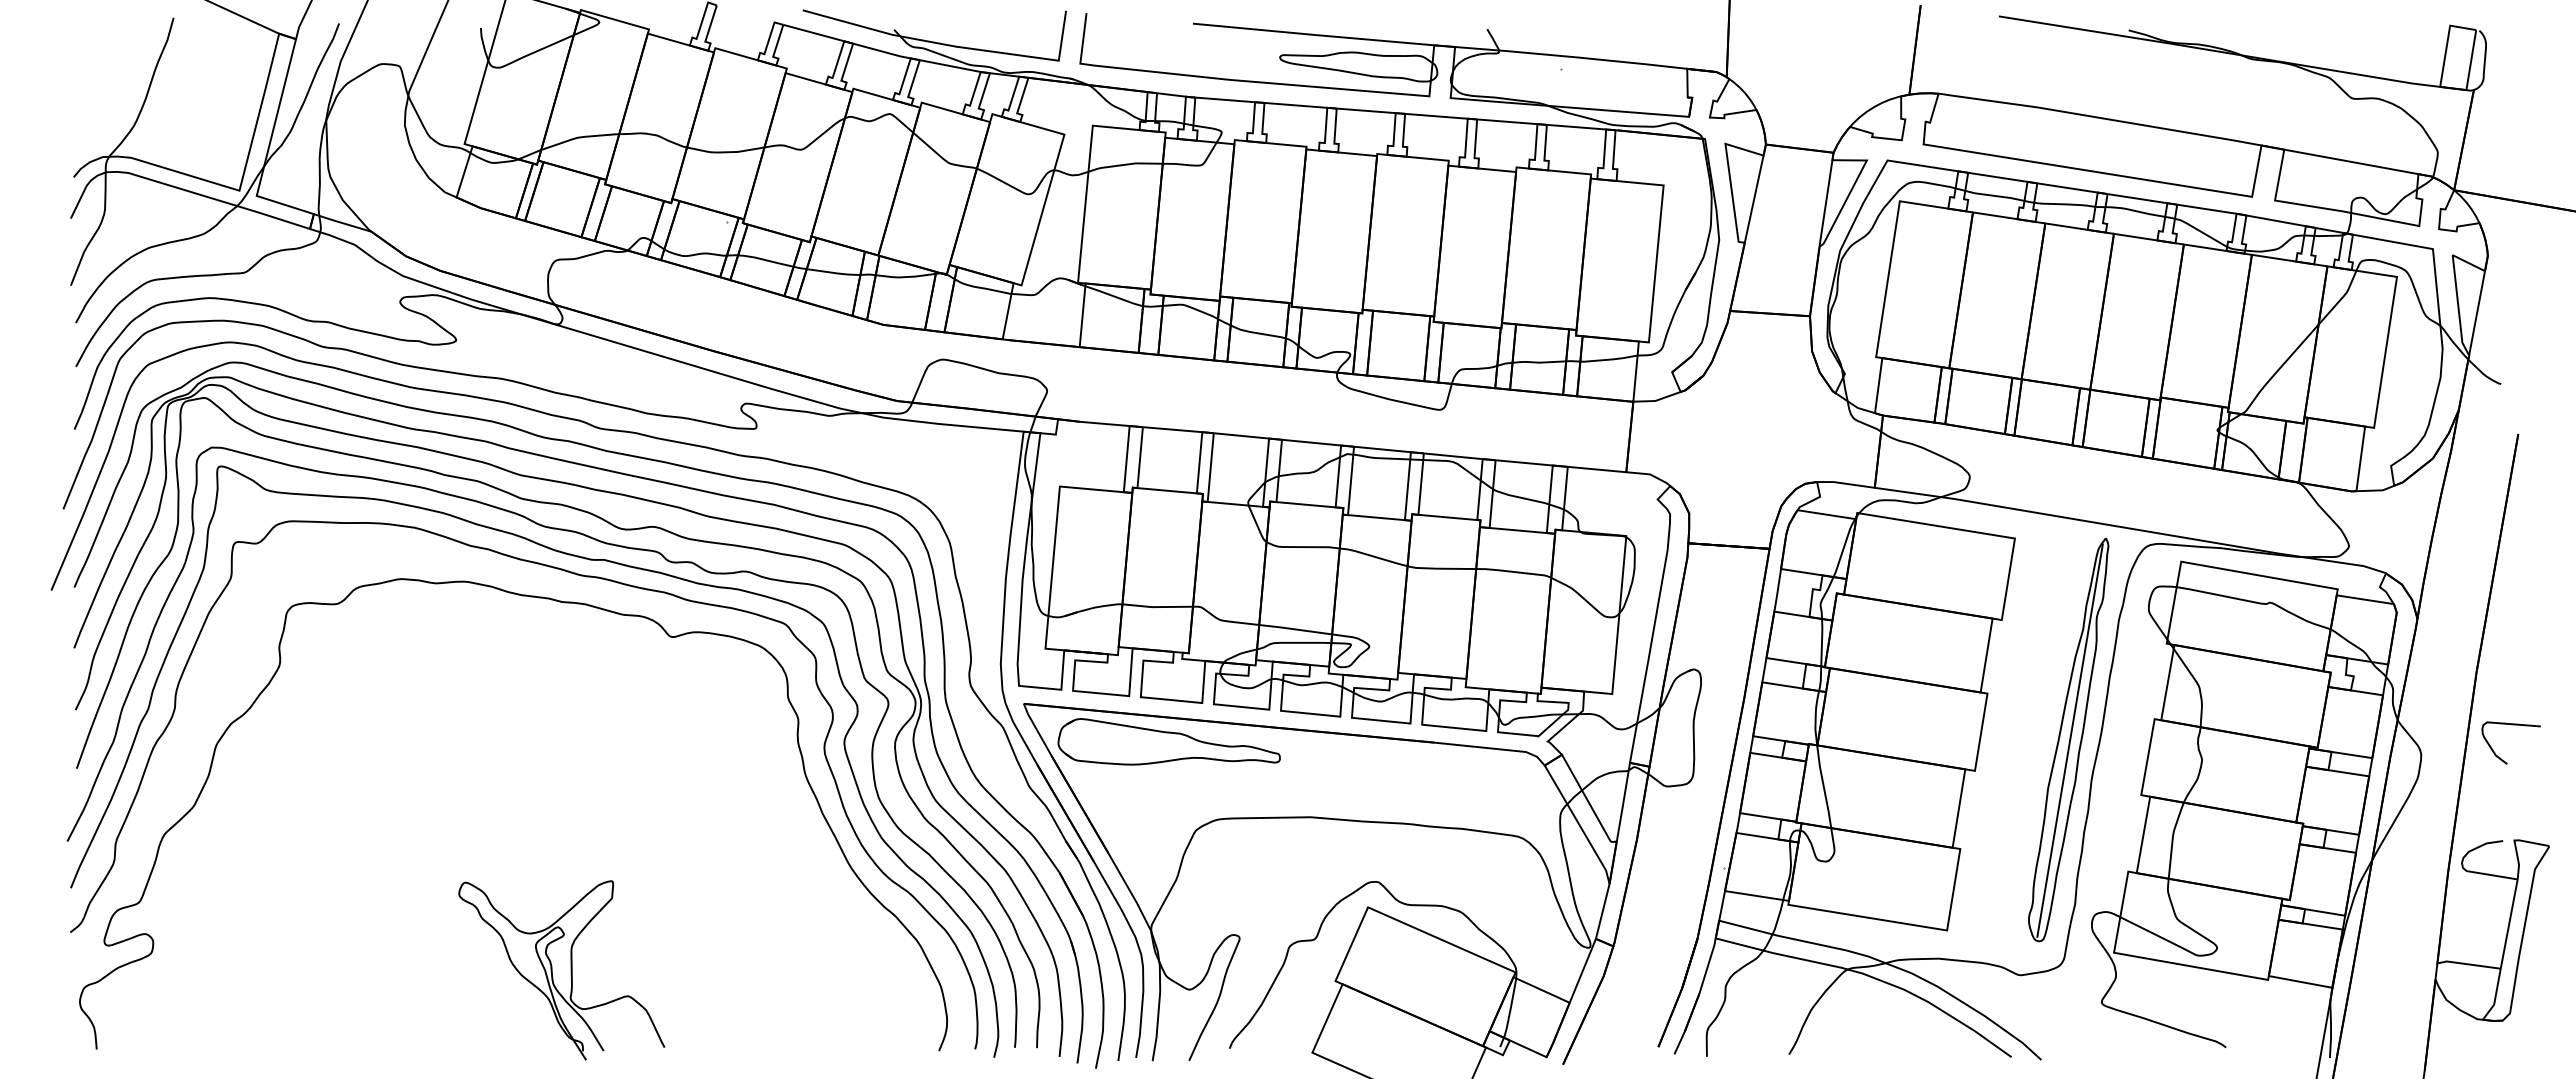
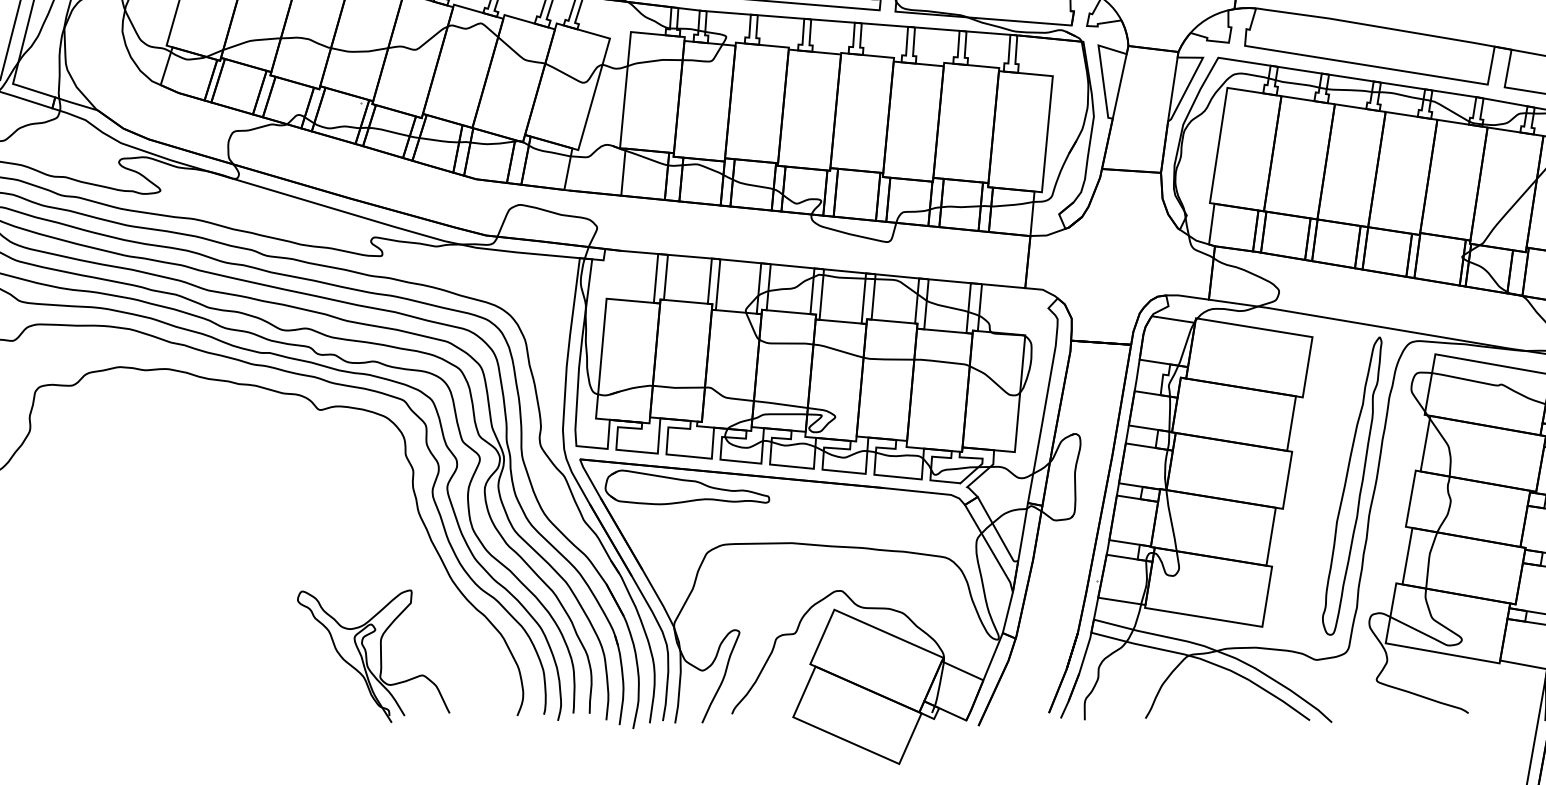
line: (2069, 740) -> (1352, 486), removed
part: (552, 970) -> (366, 656), moved

